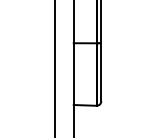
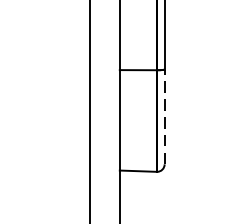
line: (101, 71) -> (164, 116), solid -> dashed

